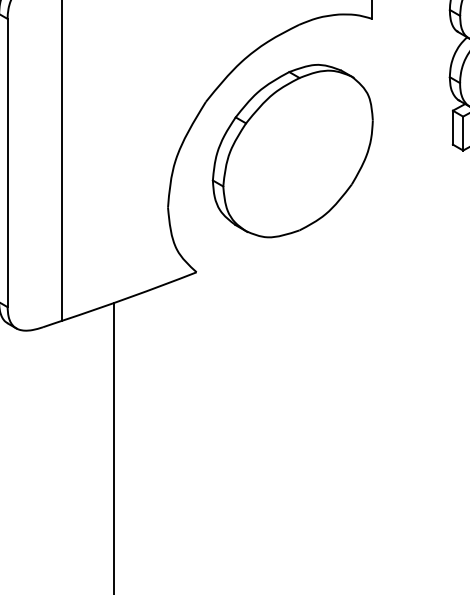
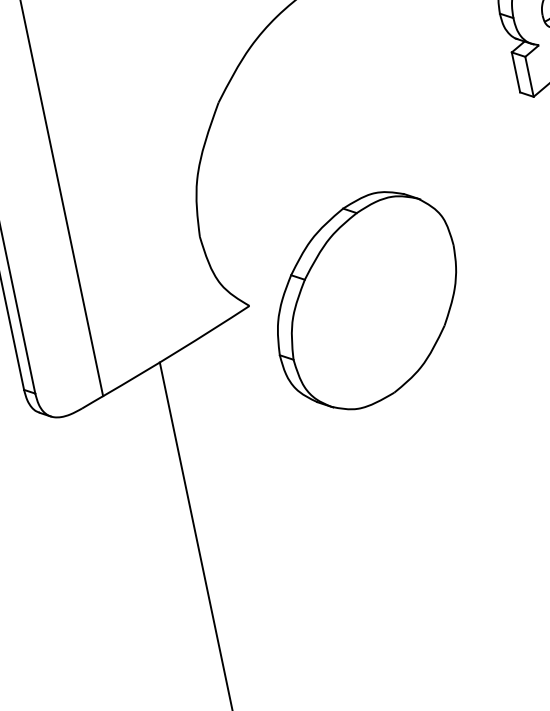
part: (292, 150) -> (366, 300), moved

